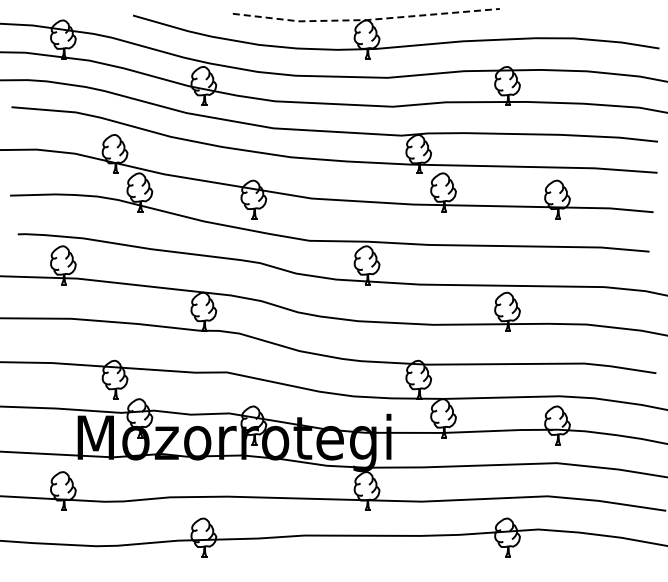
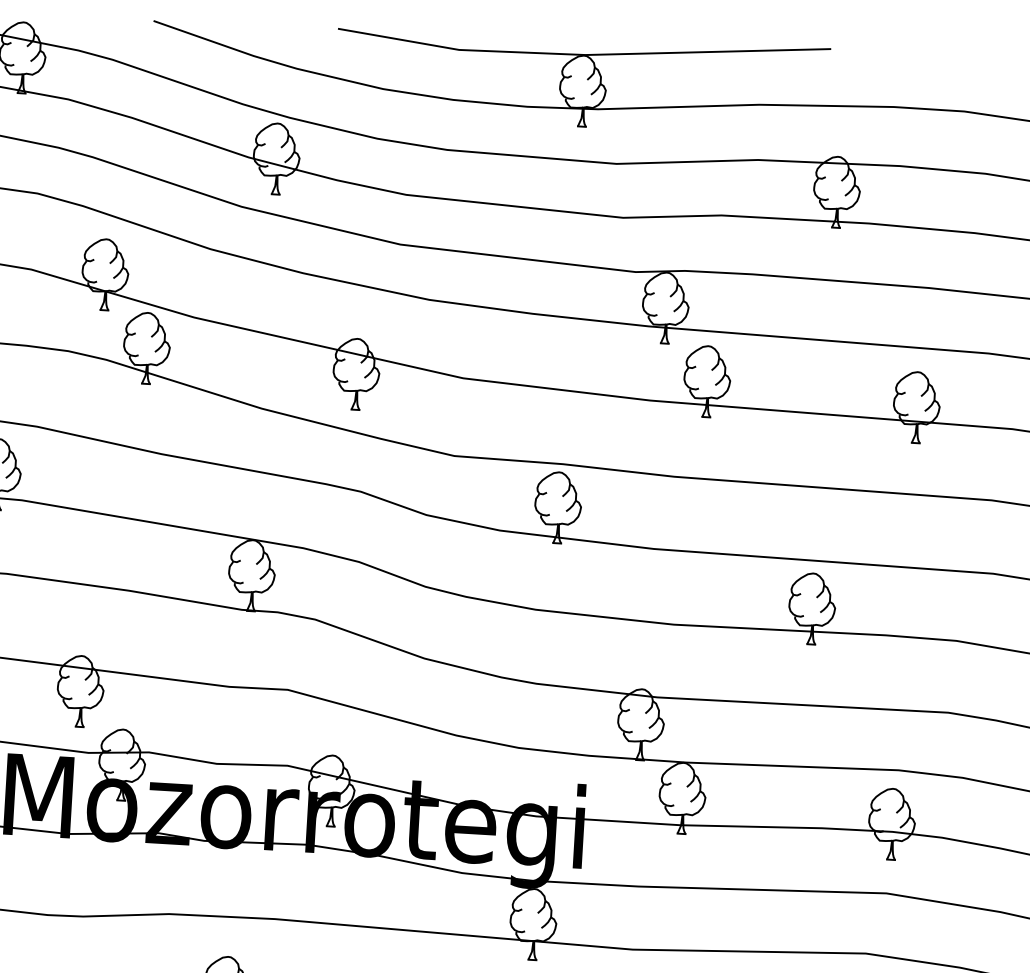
line: (366, 20) -> (583, 55), dashed -> solid

